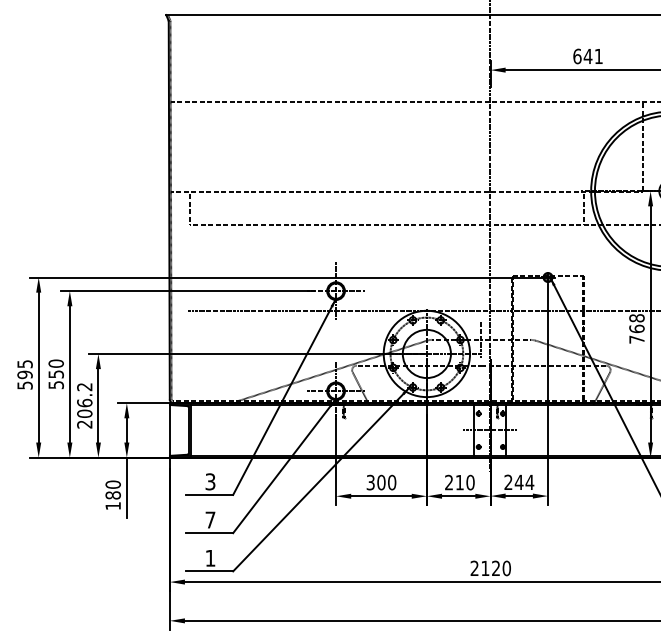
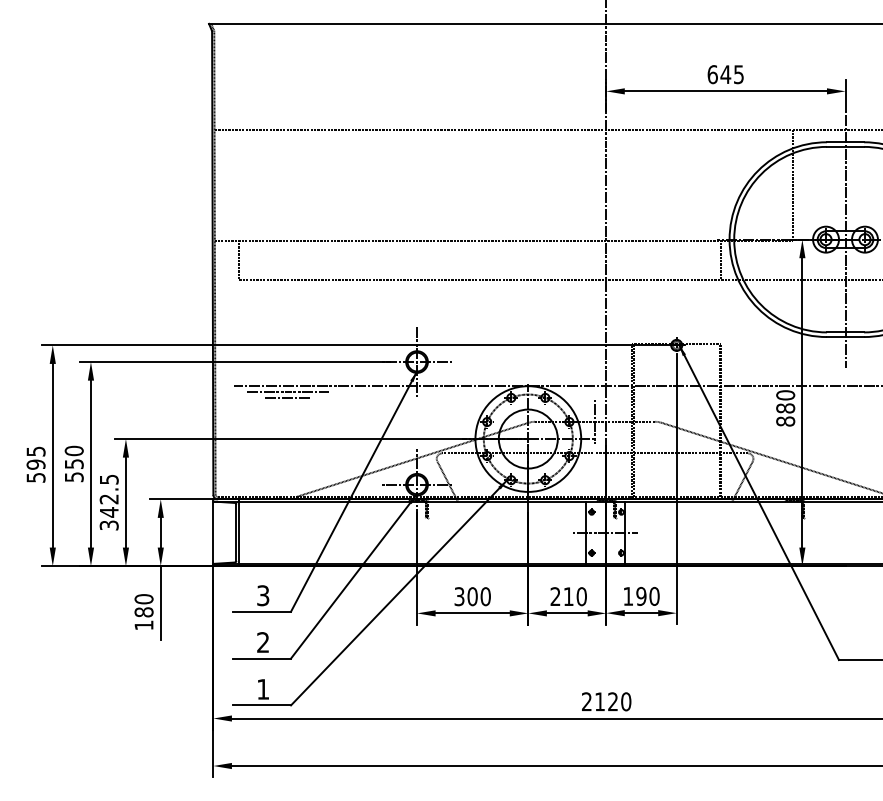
text: (598, 56) -> (738, 74), 641 -> 645
line: (230, 315) -> (287, 391), added
line: (230, 320) -> (287, 398), added
text: (636, 329) -> (785, 408), 768 -> 880
text: (84, 405) -> (108, 502), 206.2 -> 342.5
text: (519, 481) -> (641, 595), 244 -> 190
text: (210, 520) -> (263, 642), 7 -> 2

